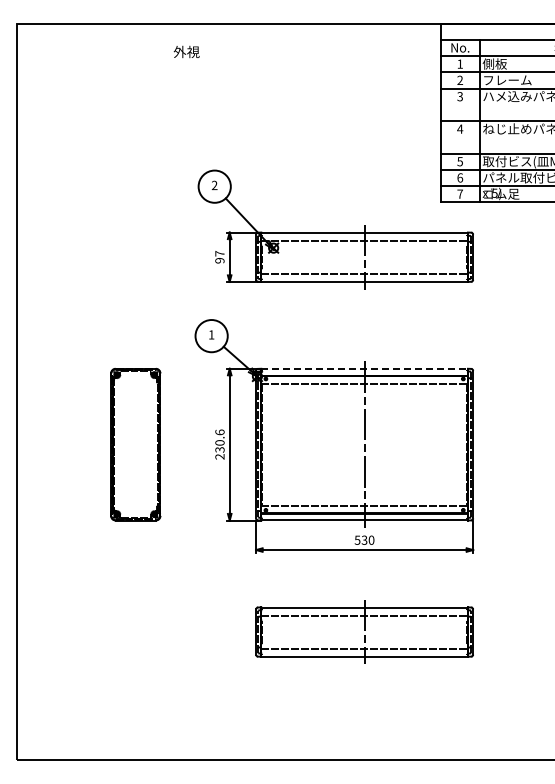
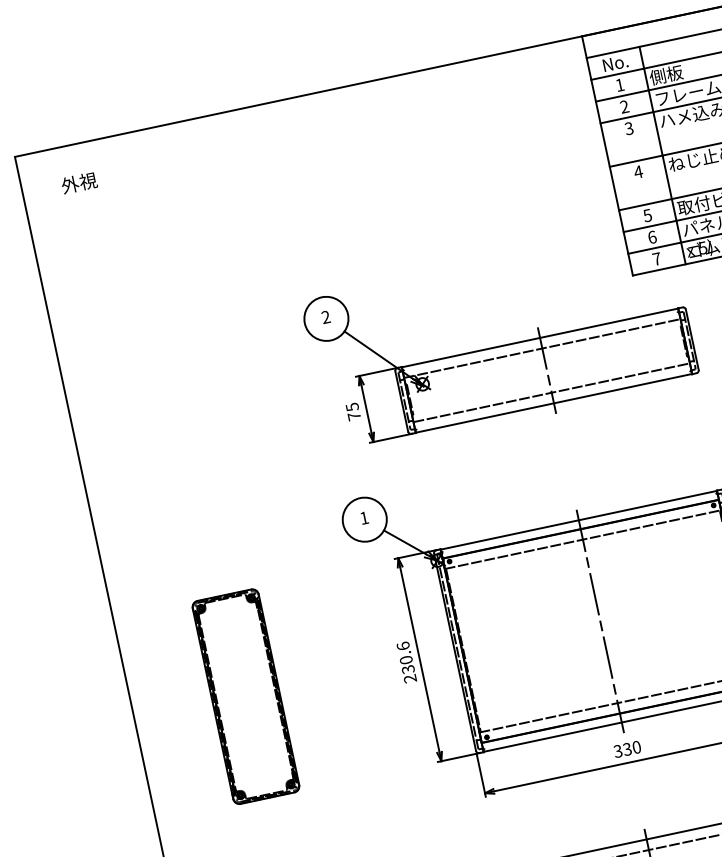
text: (186, 51) -> (78, 182), moved
text: (219, 256) -> (352, 410), 97 -> 75
line: (365, 369) -> (580, 520), dashed -> solid
part: (135, 444) -> (245, 696), moved
text: (357, 539) -> (617, 750), 530 -> 330

